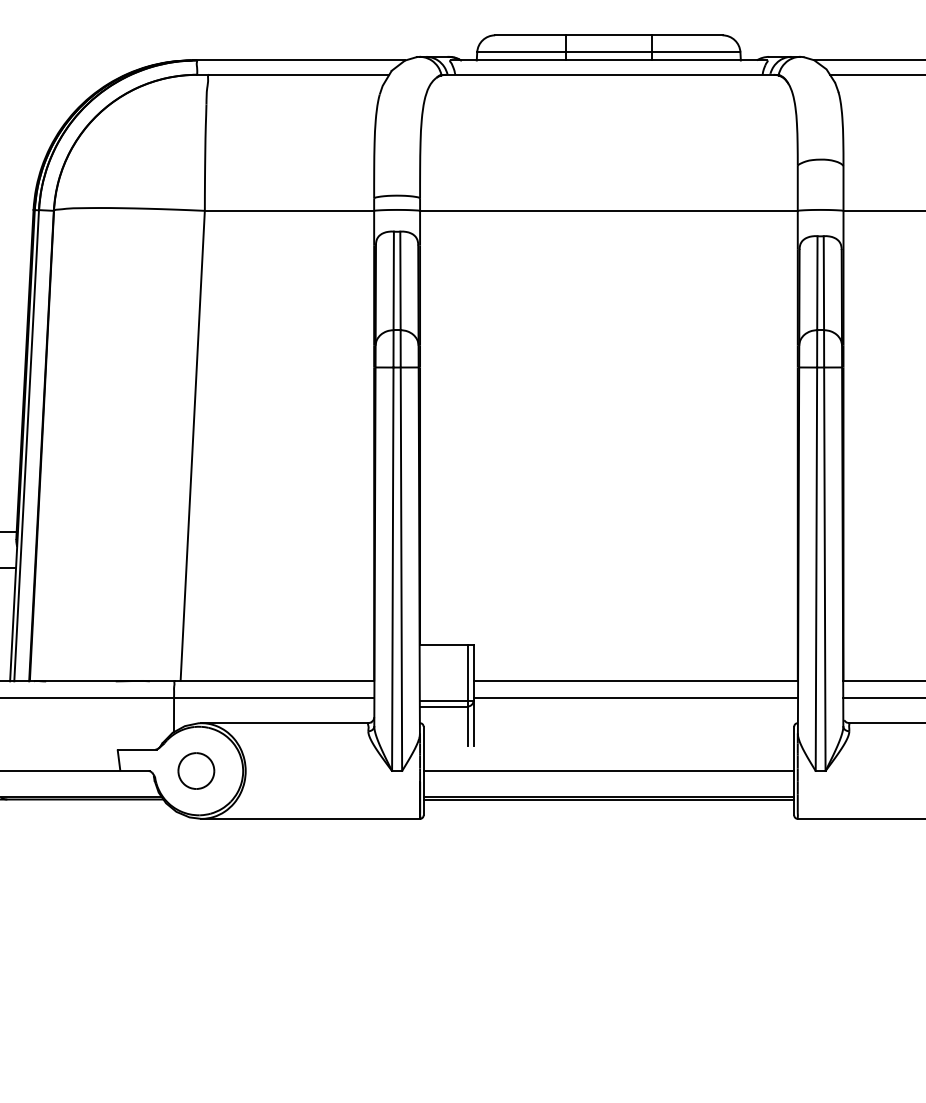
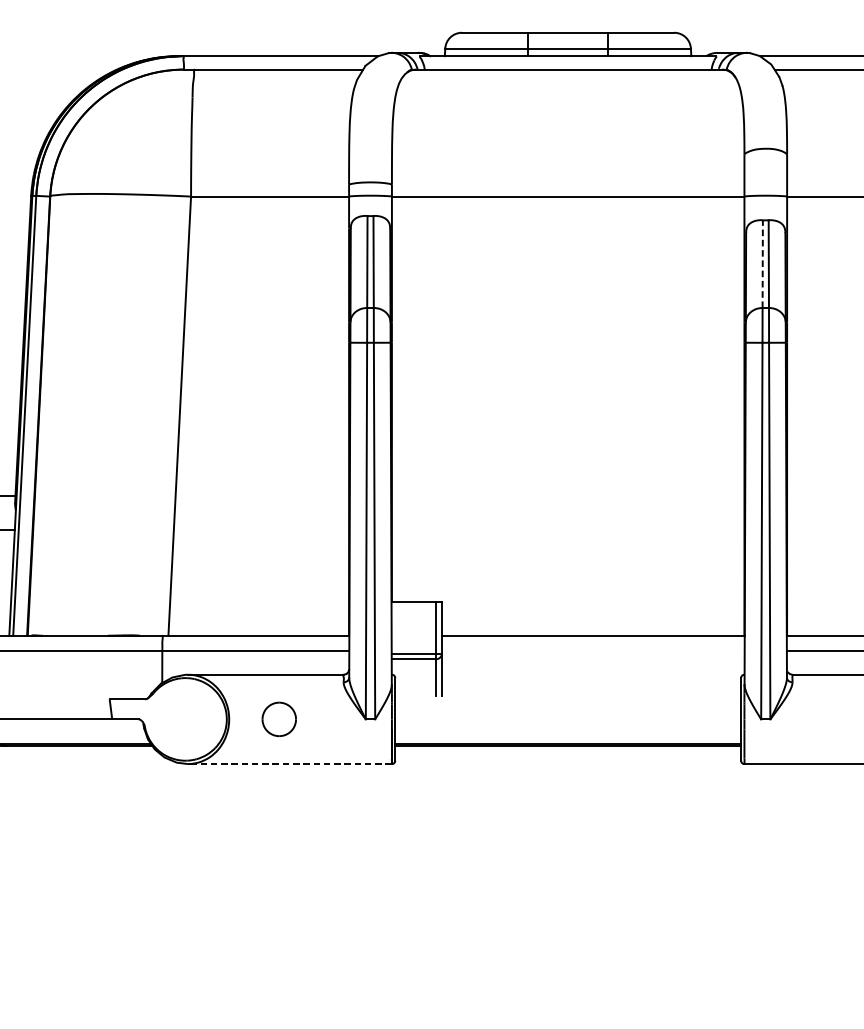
line: (817, 282) -> (762, 263), solid -> dashed
line: (635, 697) -> (592, 650), removed
part: (196, 770) -> (279, 718), moved
line: (608, 771) -> (567, 719), removed
line: (310, 818) -> (289, 763), solid -> dashed

